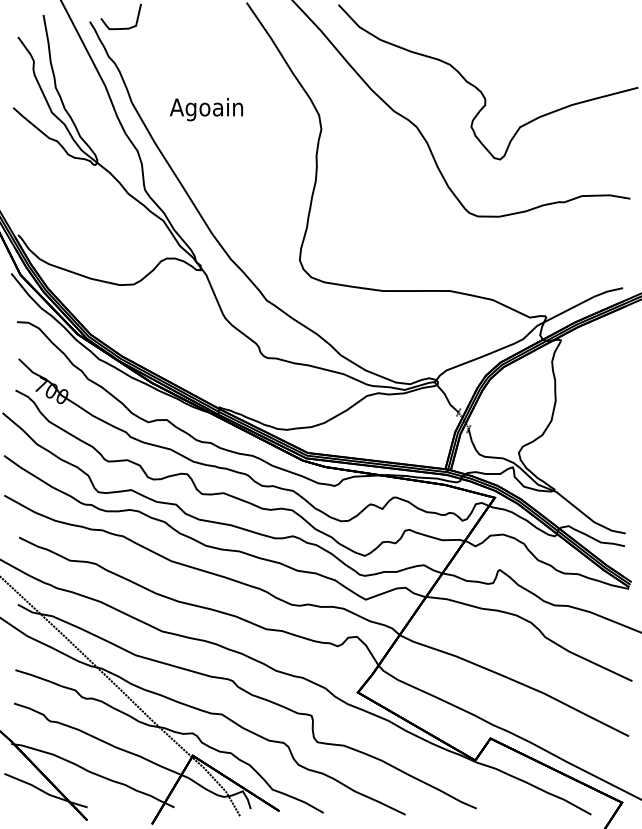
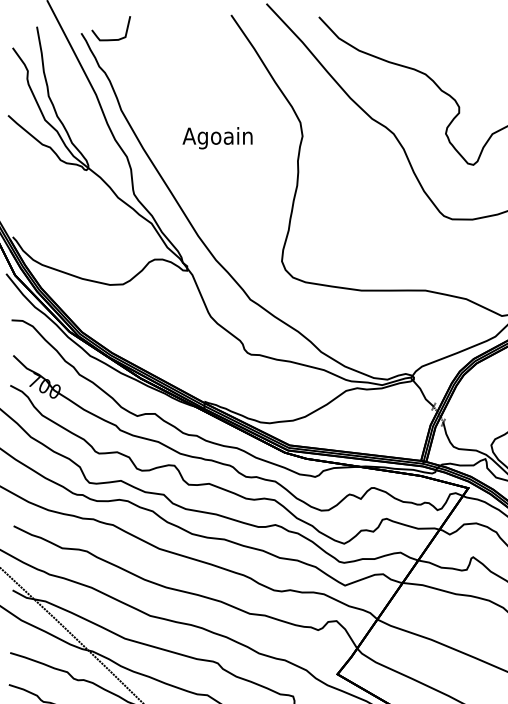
text: (206, 109) -> (217, 138), moved

